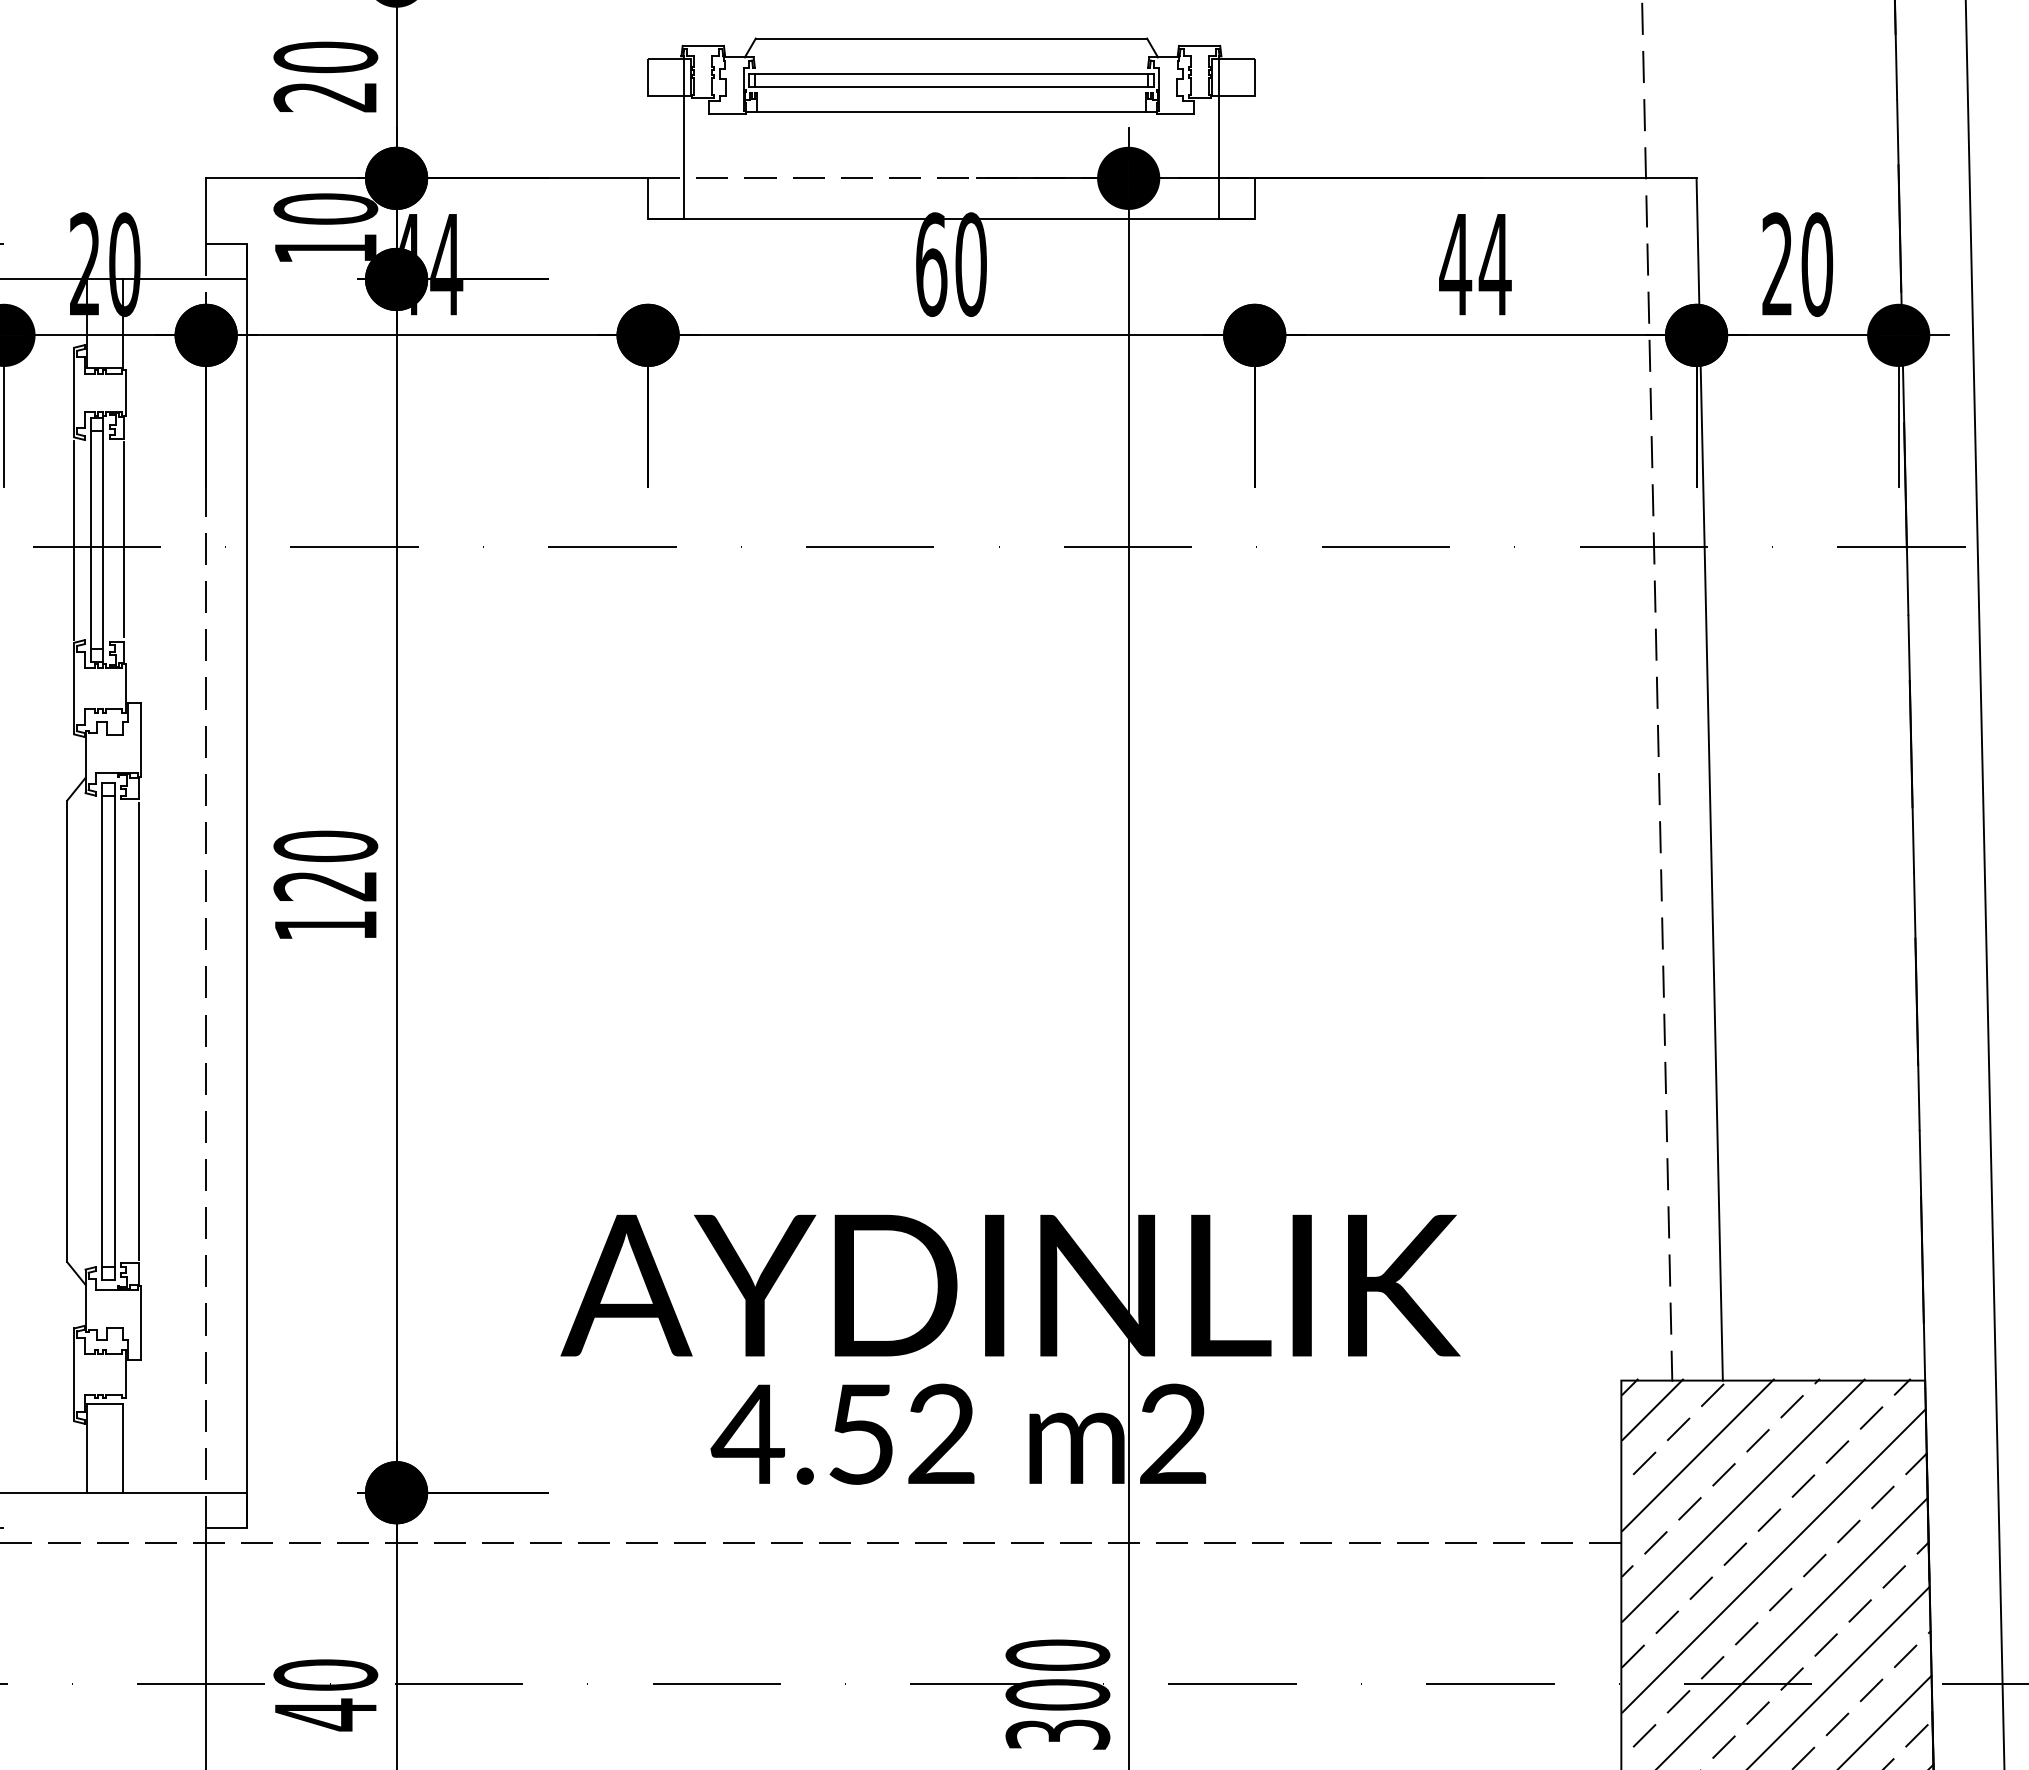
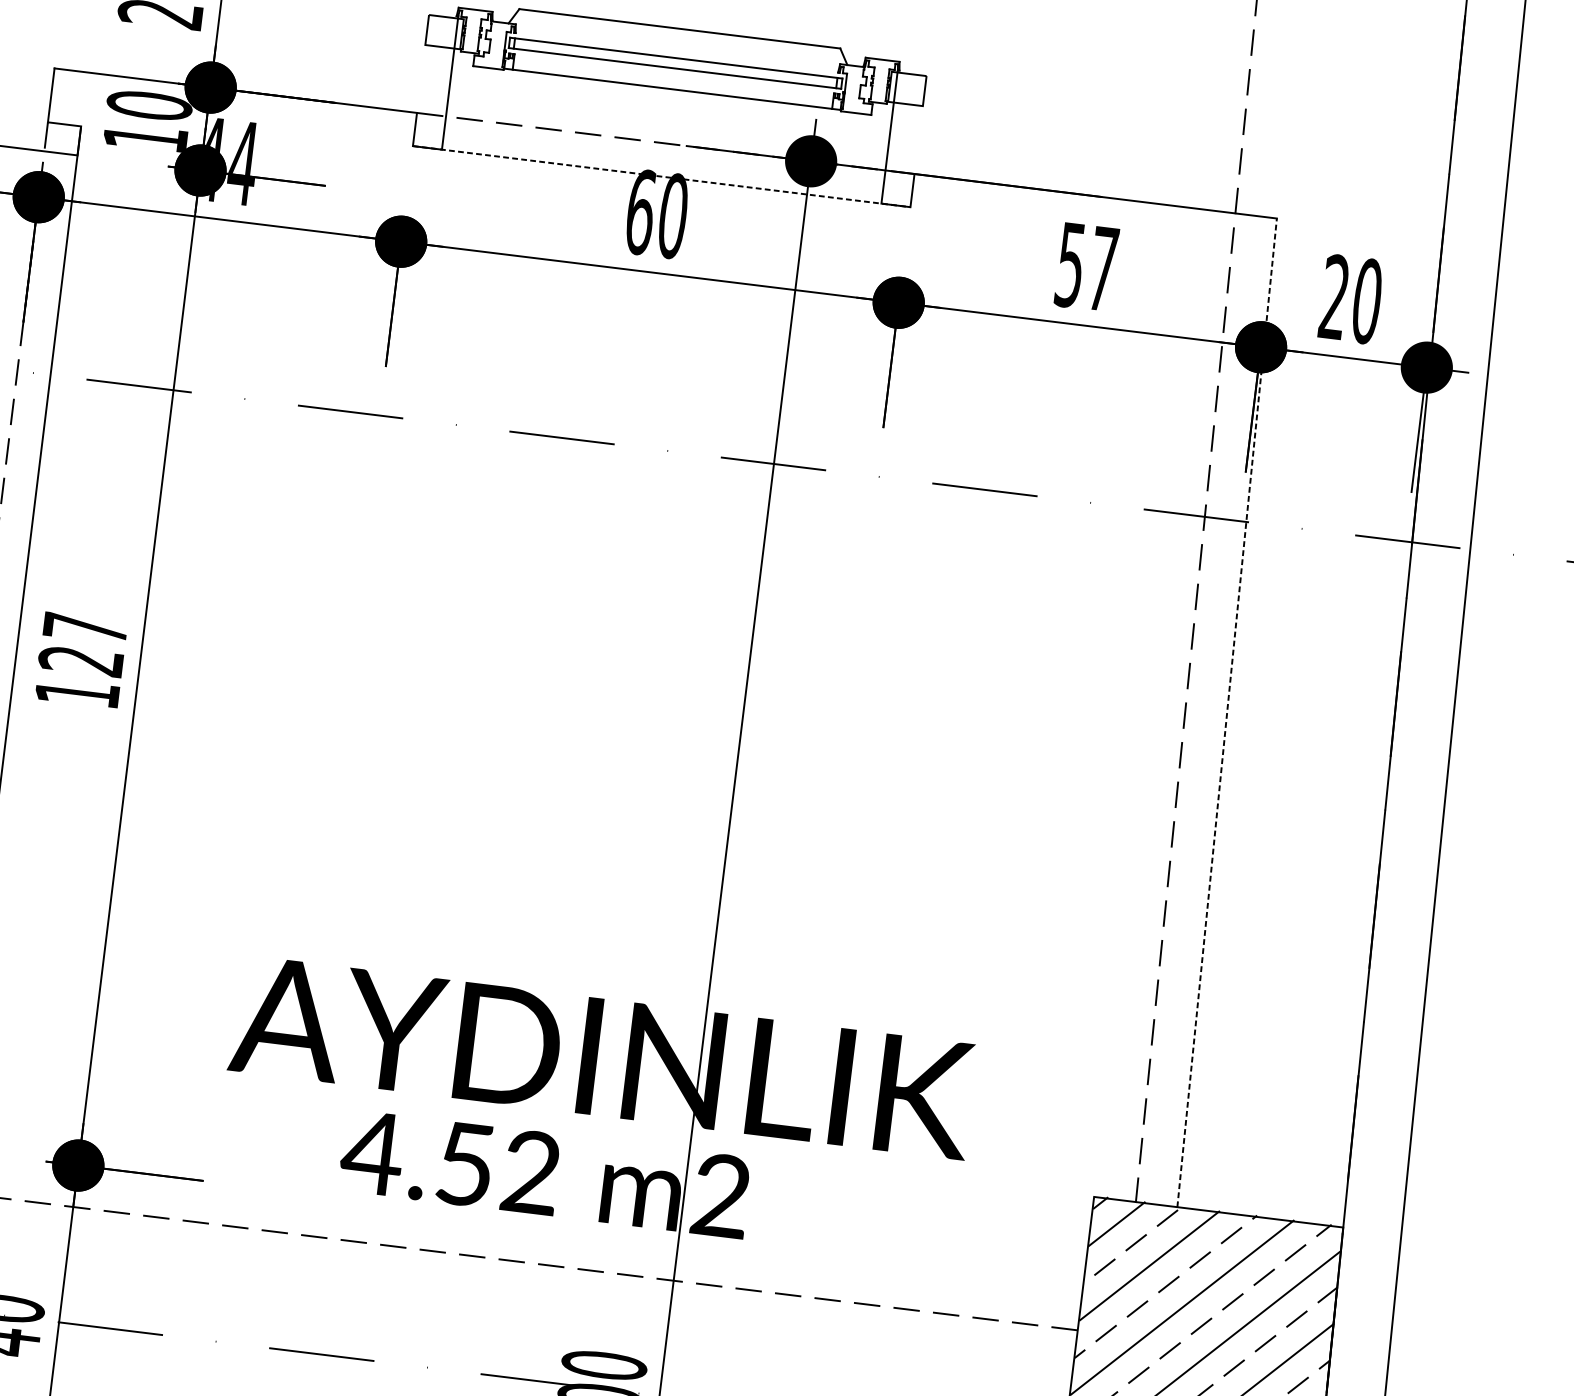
line: (951, 218) -> (661, 176), solid -> dashed
text: (1475, 265) -> (1086, 267), 44 -> 57
line: (1709, 778) -> (1227, 712), solid -> dashed
text: (325, 846) -> (85, 628), 120 -> 127

